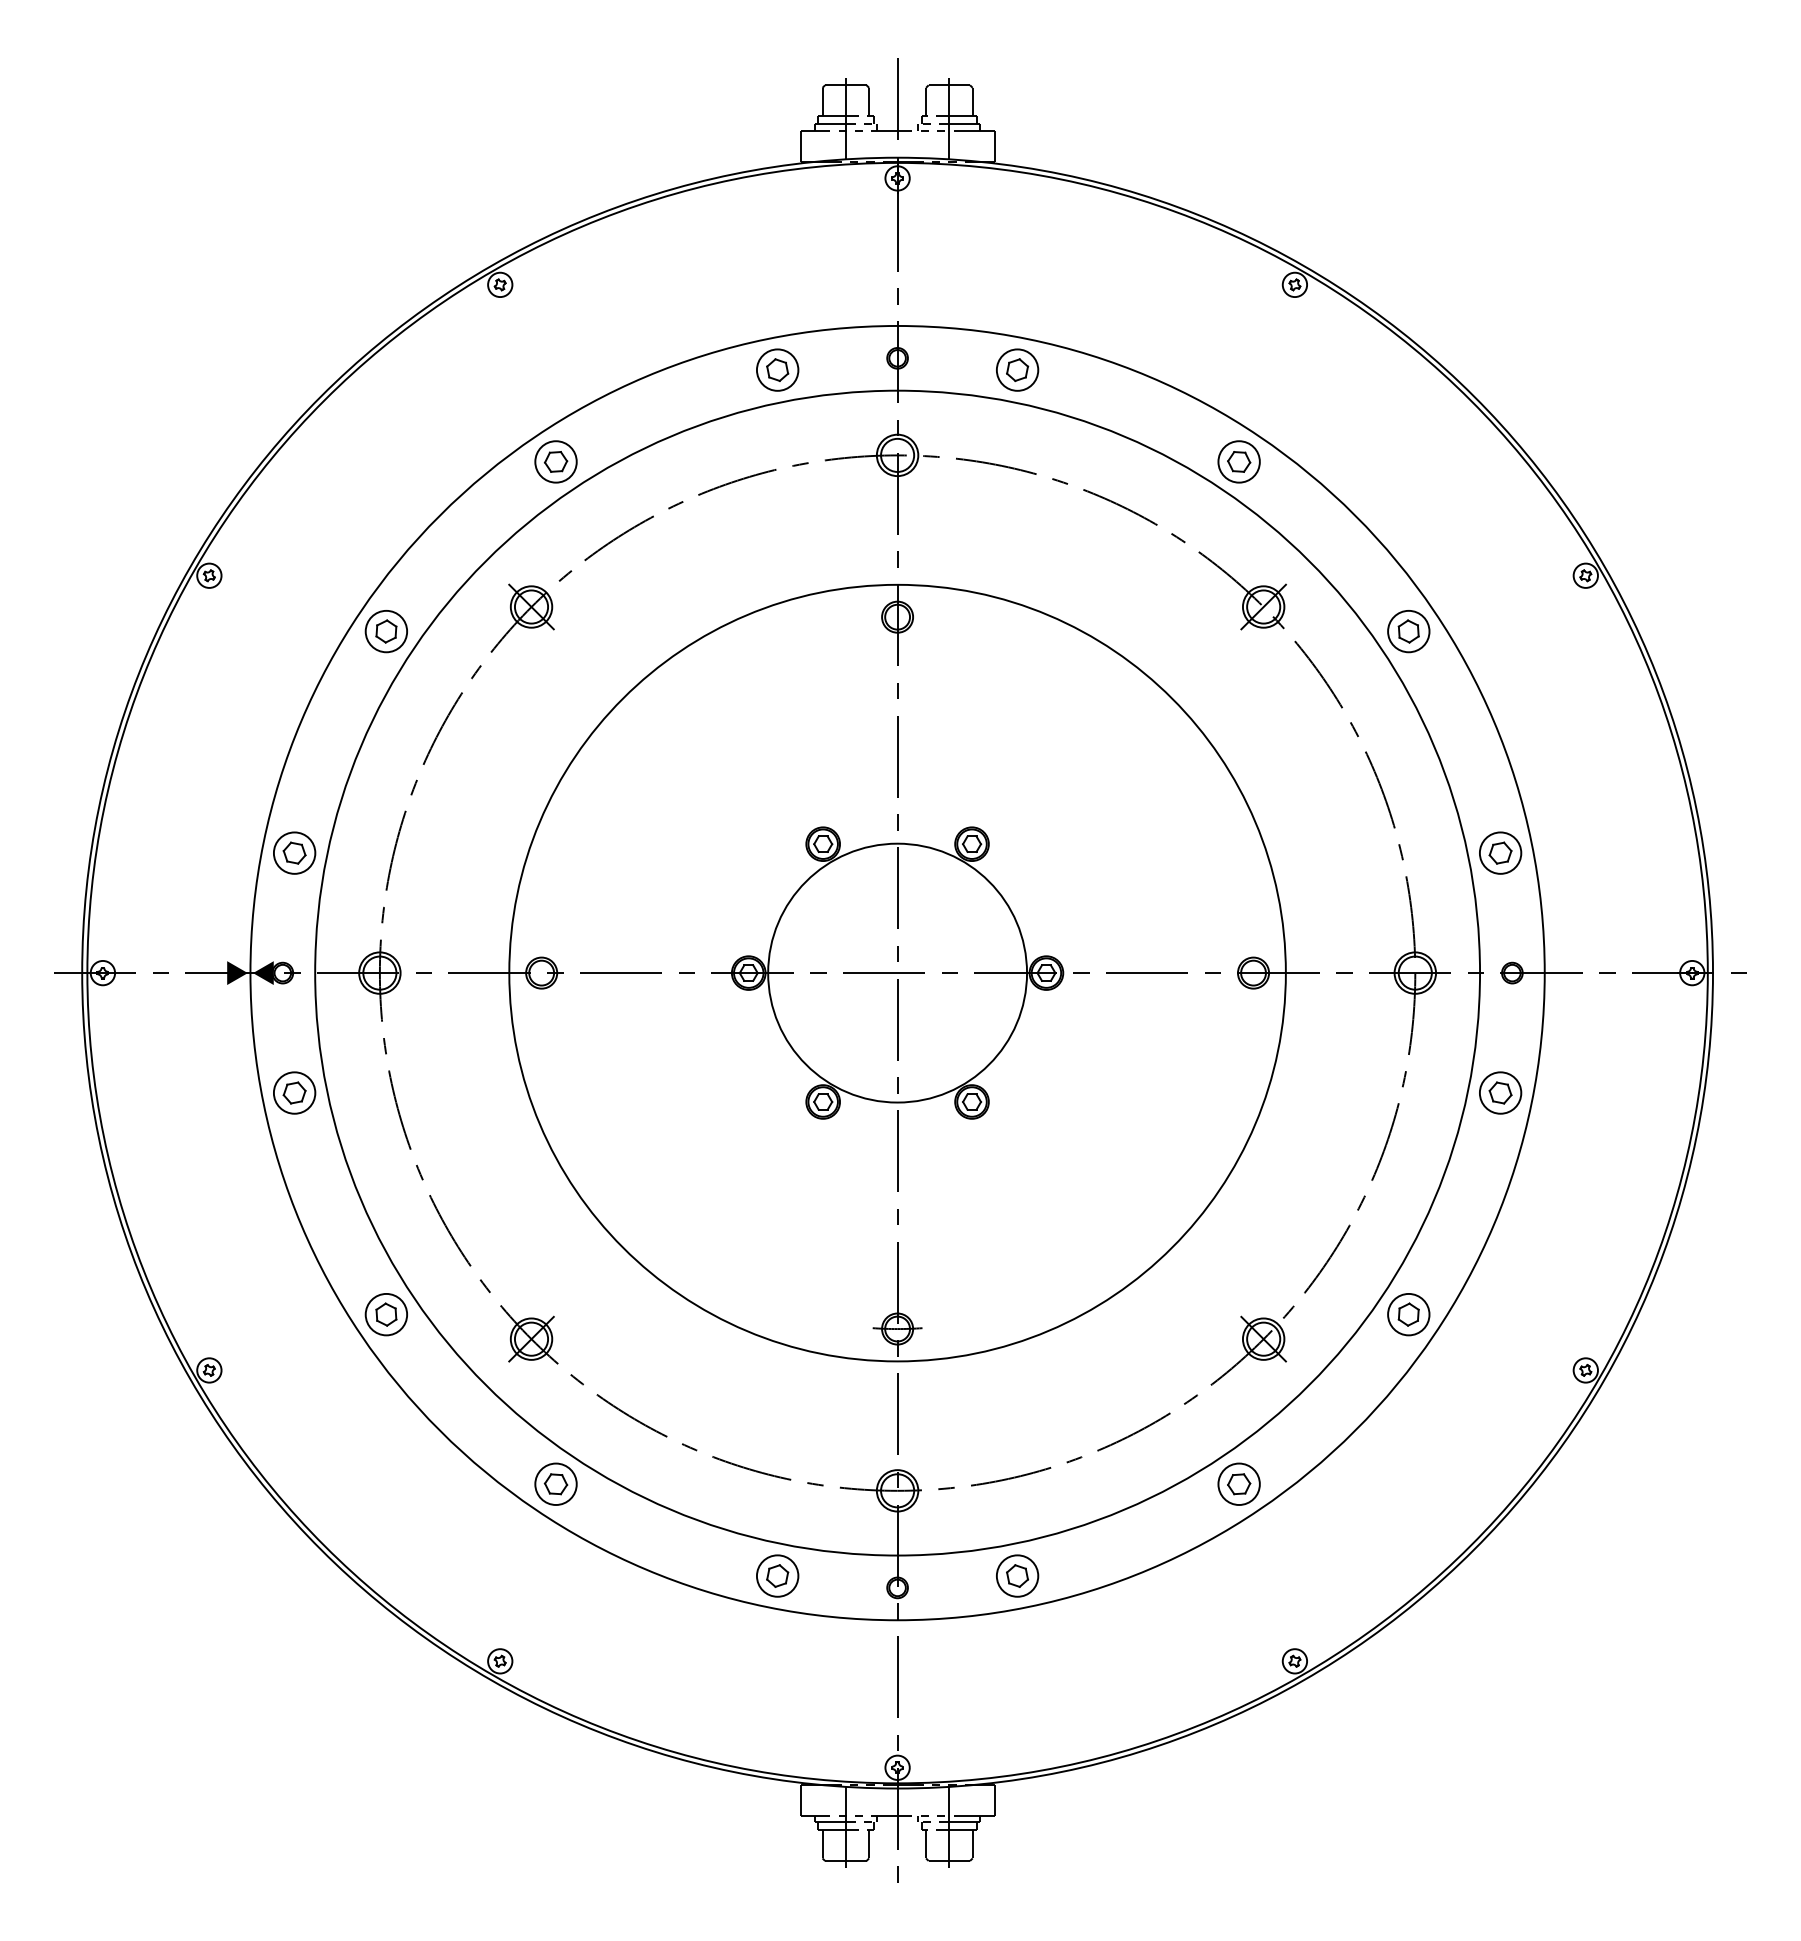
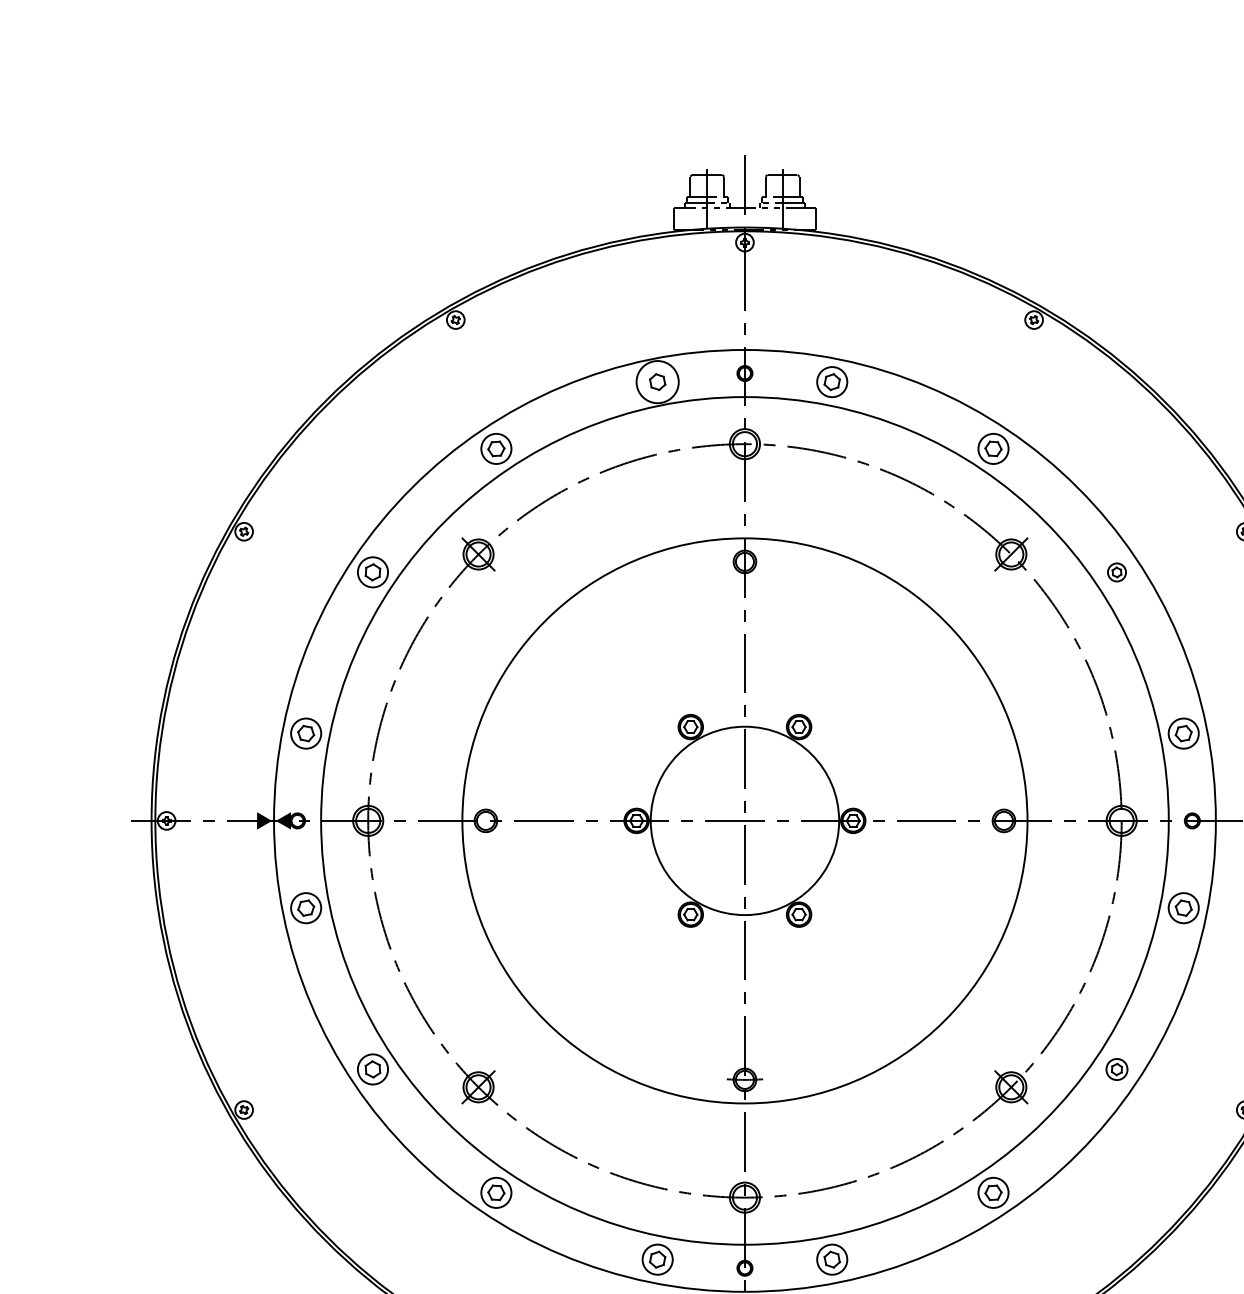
circle: (777, 369) -> (657, 381), size x1.4
part: (1408, 631) -> (1116, 572), size x0.6
part: (1408, 1314) -> (1116, 1069), size x0.7

